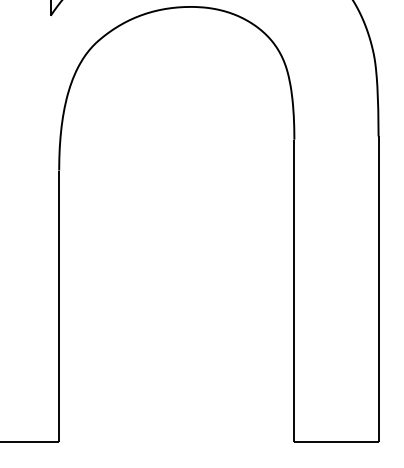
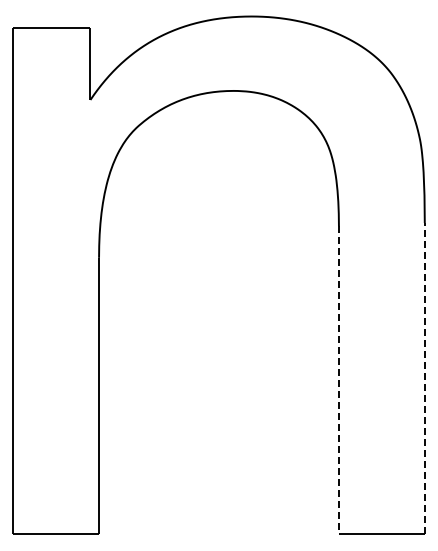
line: (378, 288) -> (424, 378), solid -> dashed
line: (293, 290) -> (338, 380), solid -> dashed

